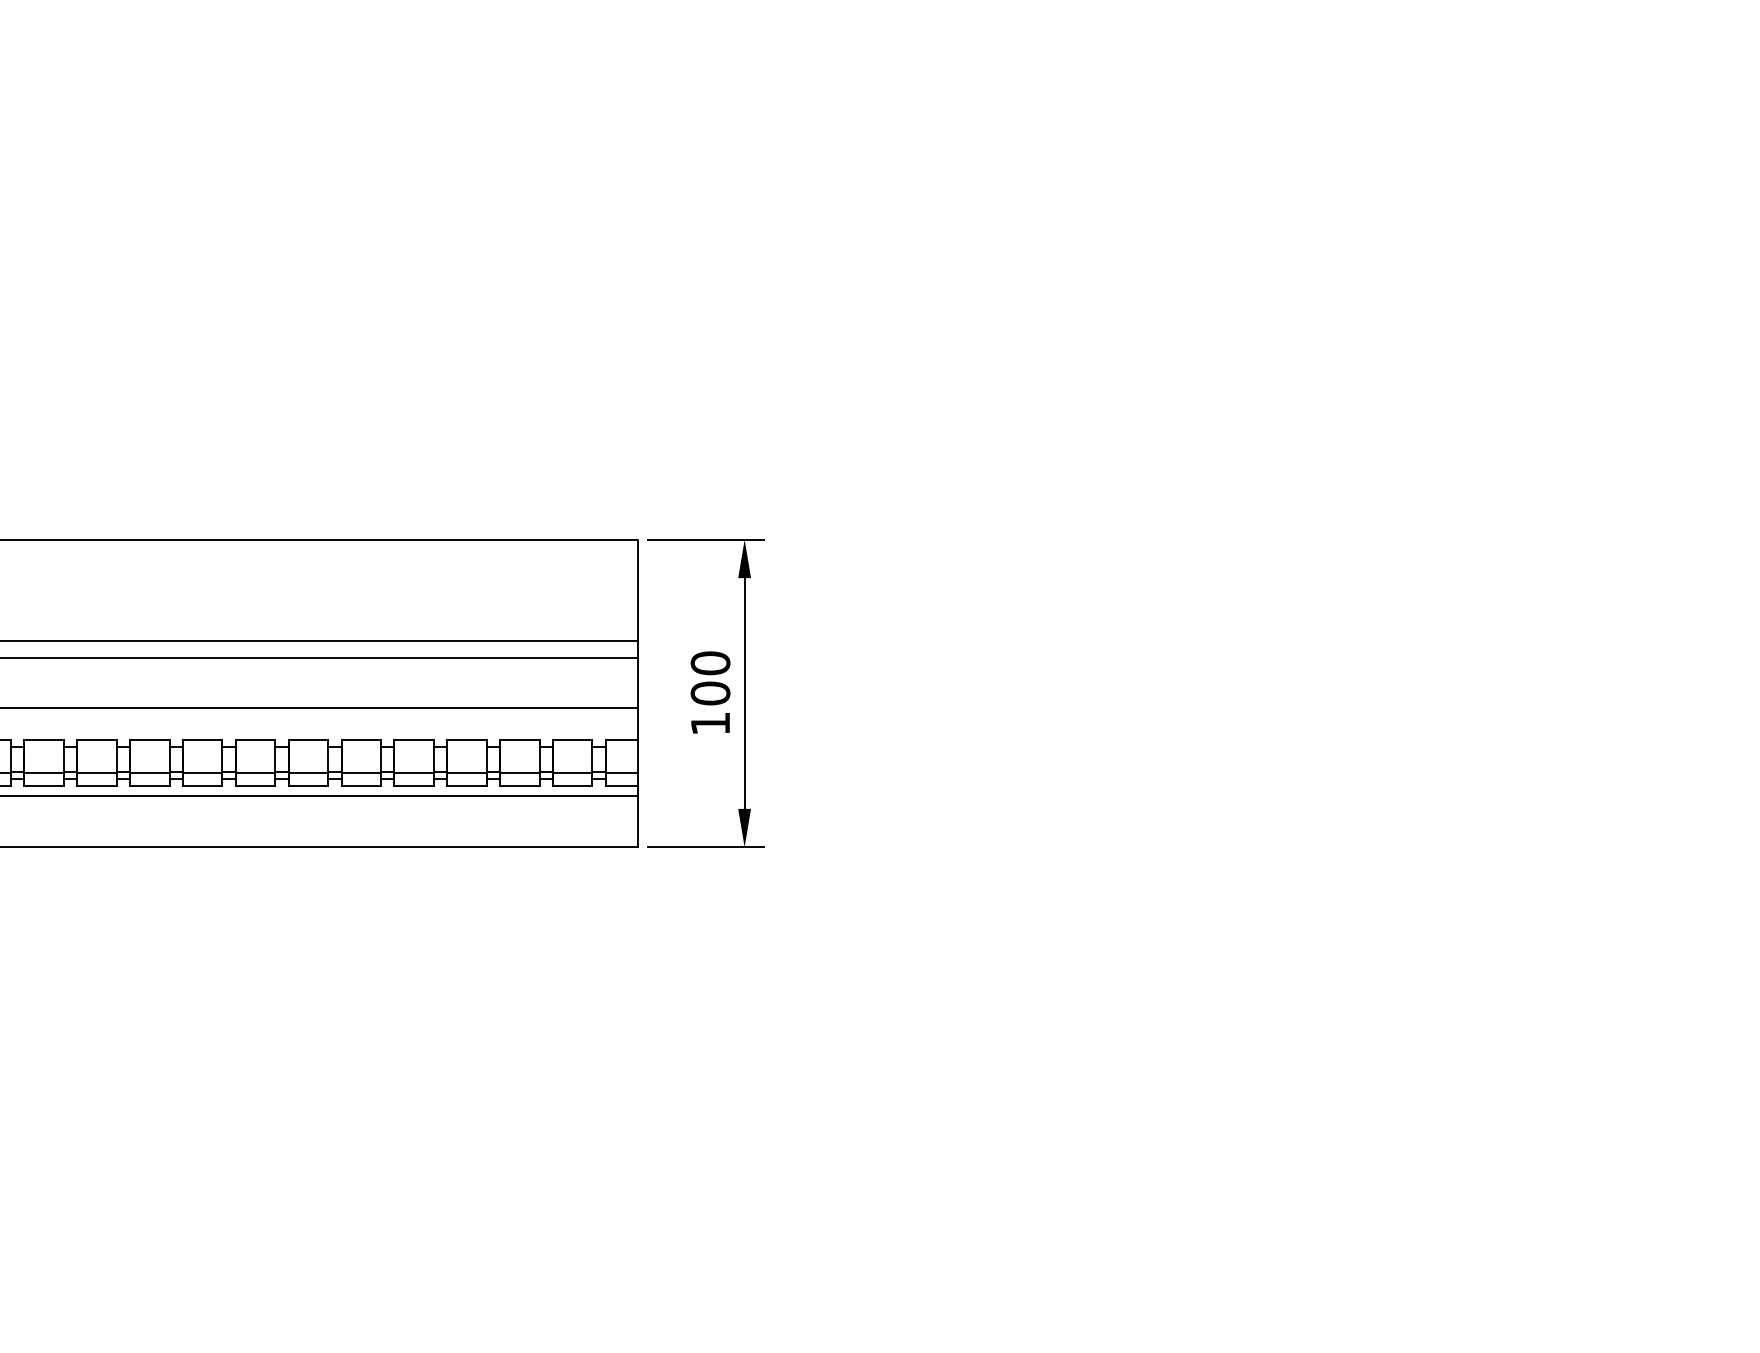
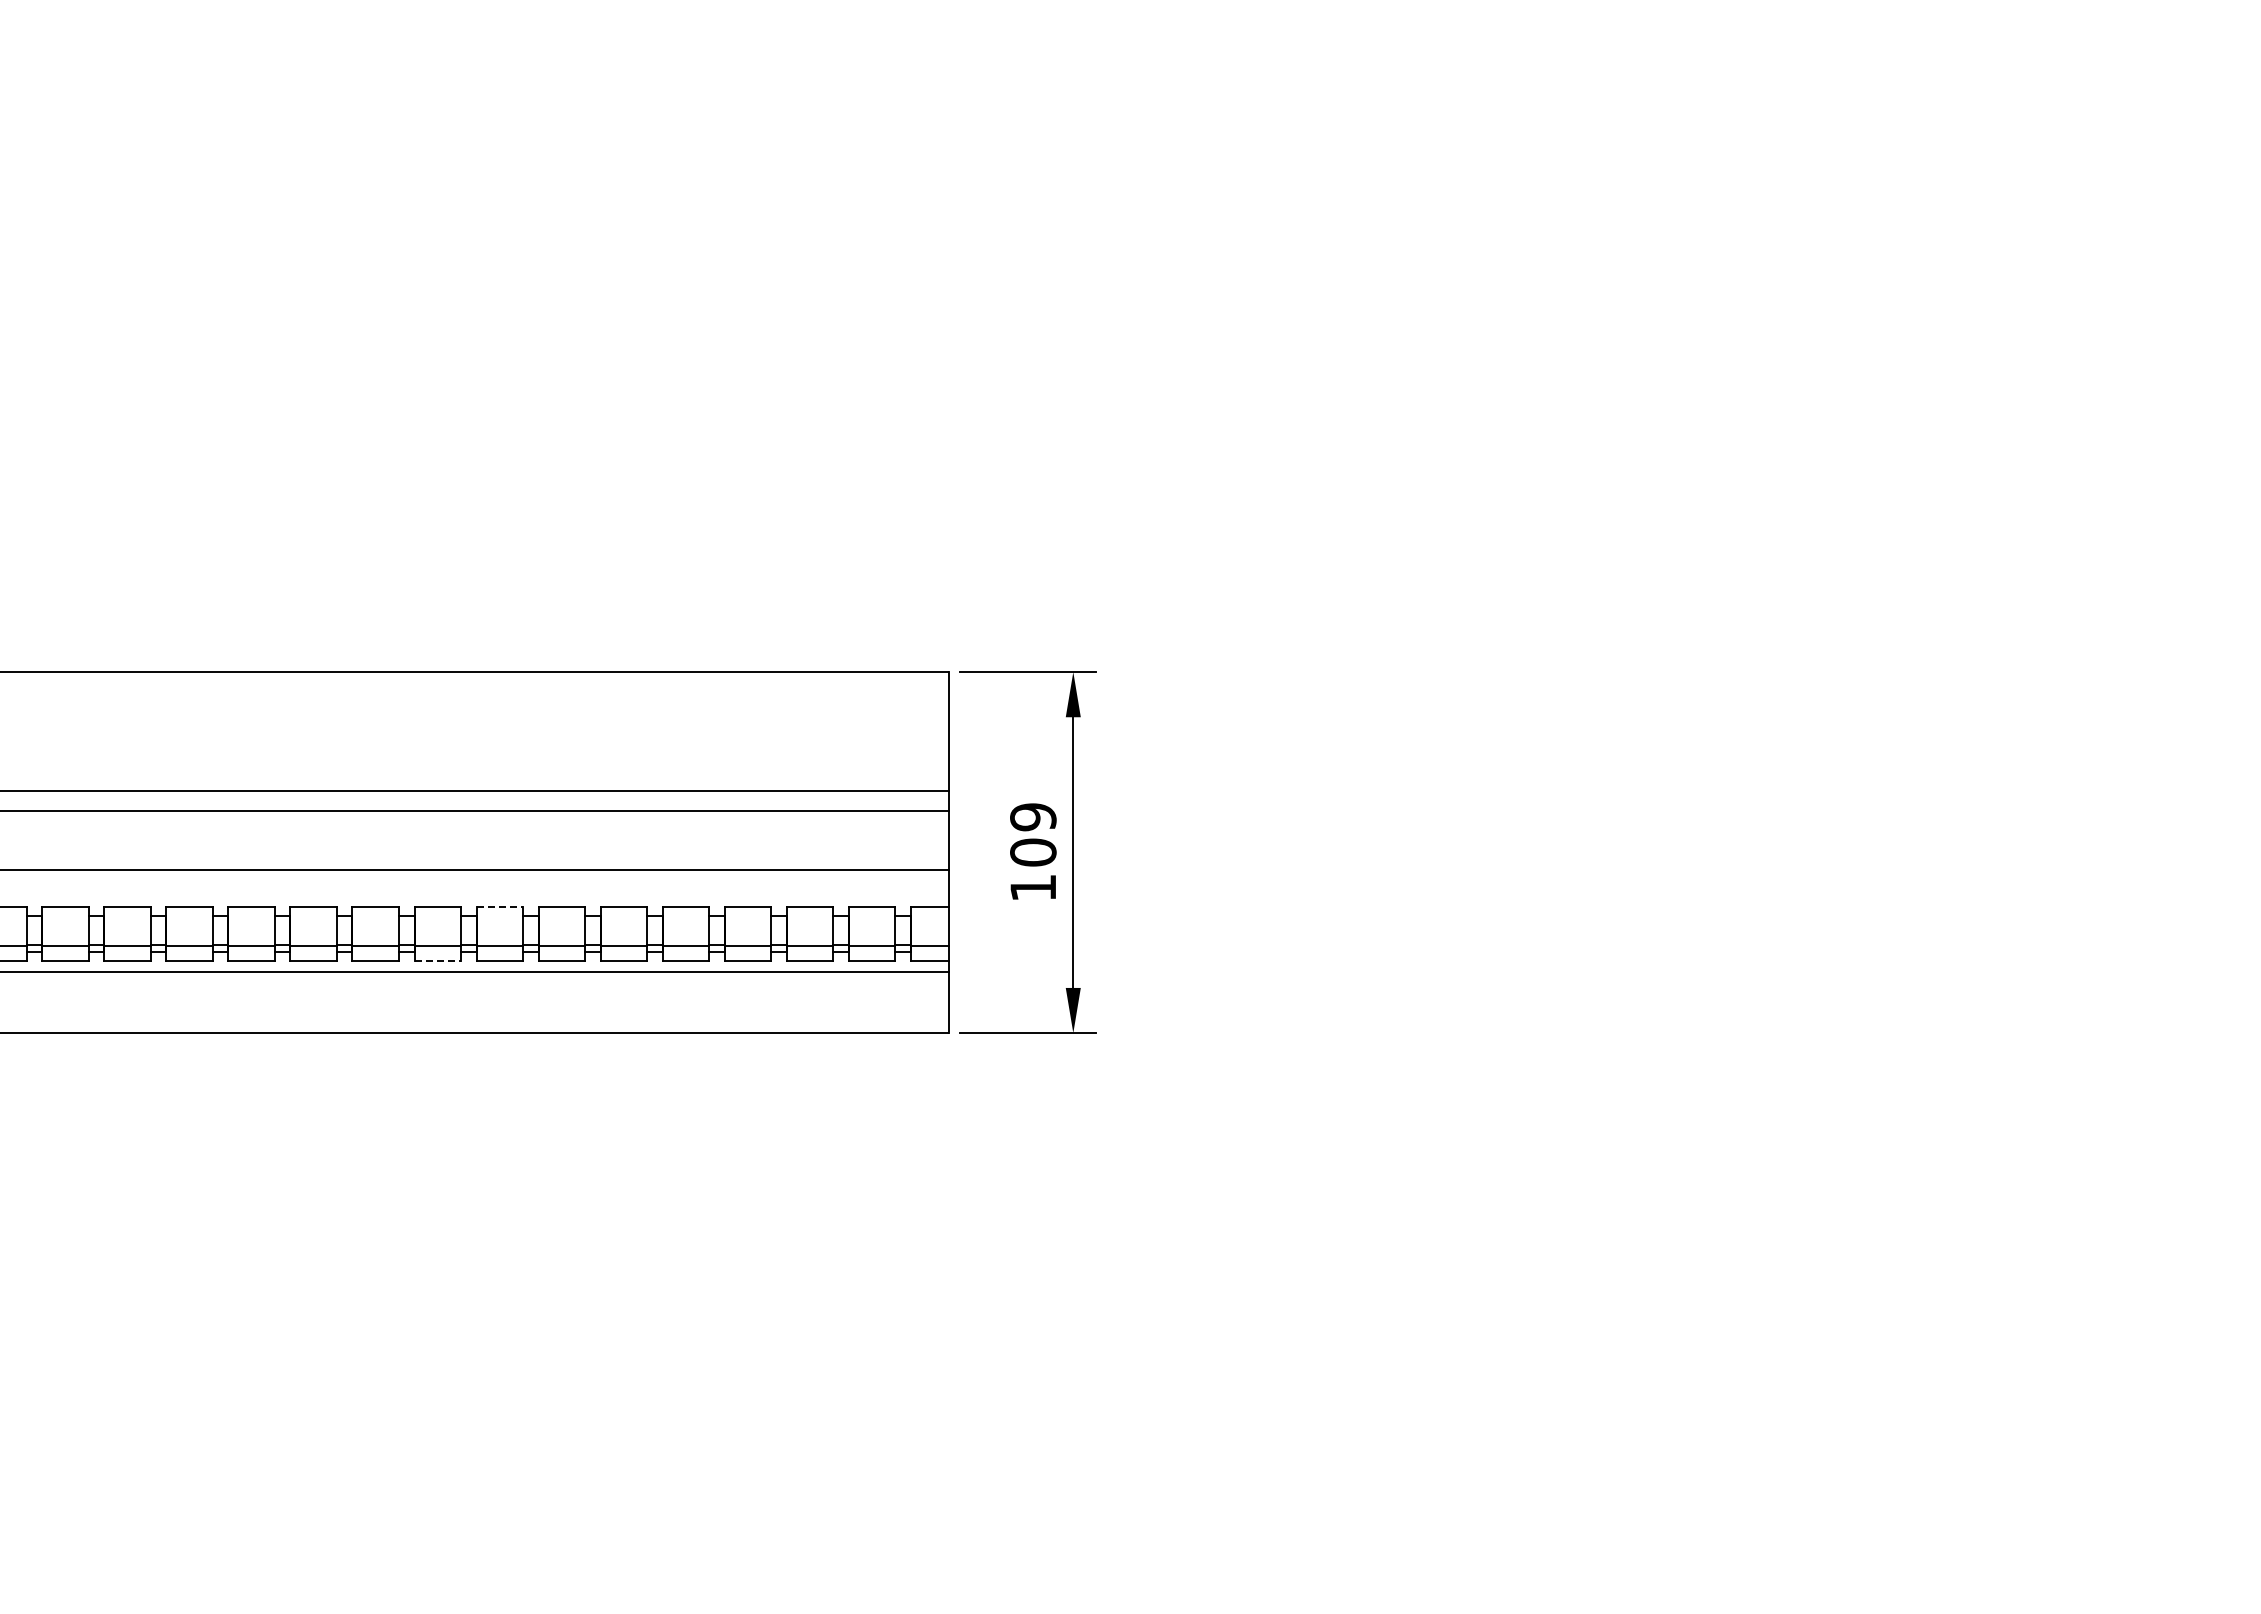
text: (710, 663) -> (1033, 817), 100 -> 109
line: (256, 740) -> (500, 907), solid -> dashed
line: (203, 785) -> (438, 960), solid -> dashed

